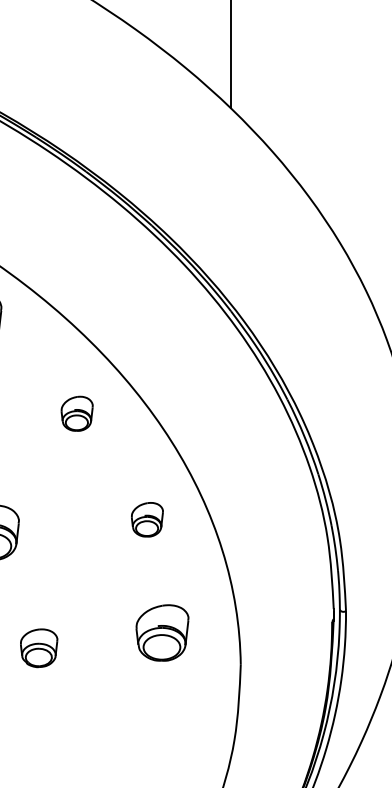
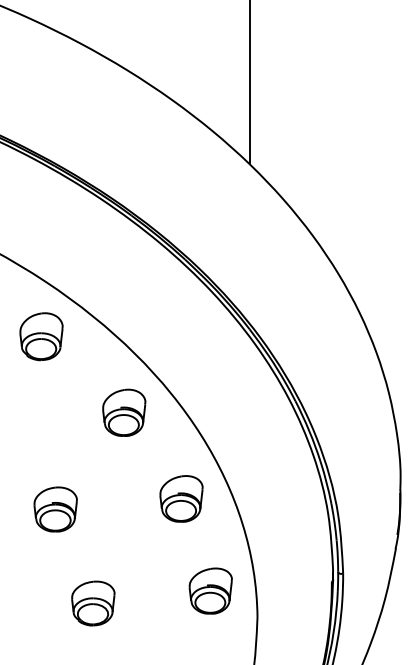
part: (77, 413) -> (124, 412), size x1.67
part: (147, 519) -> (181, 498), size x1.67
part: (162, 632) -> (210, 590), moved
part: (39, 648) -> (93, 603), size x1.43

